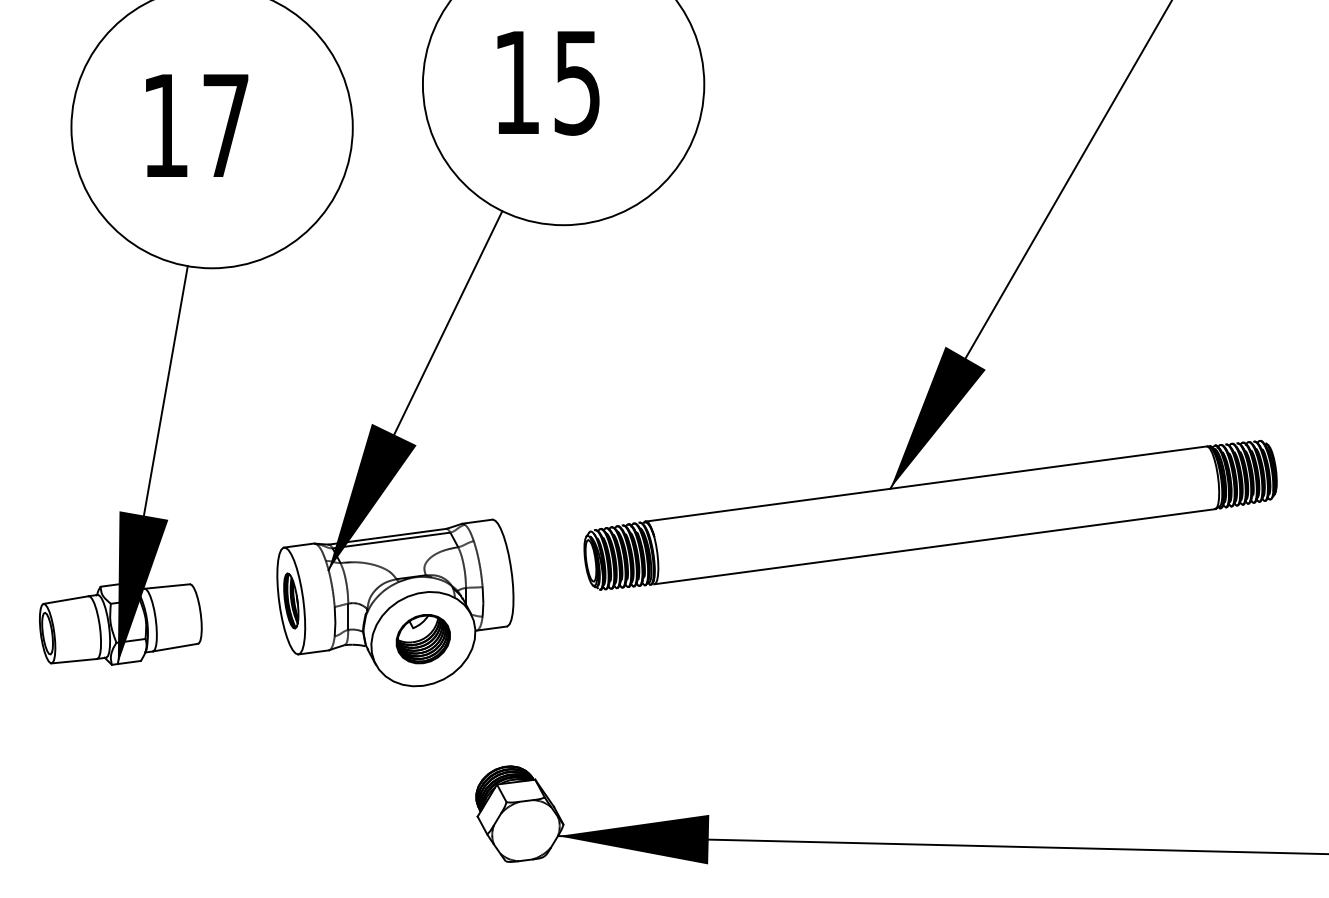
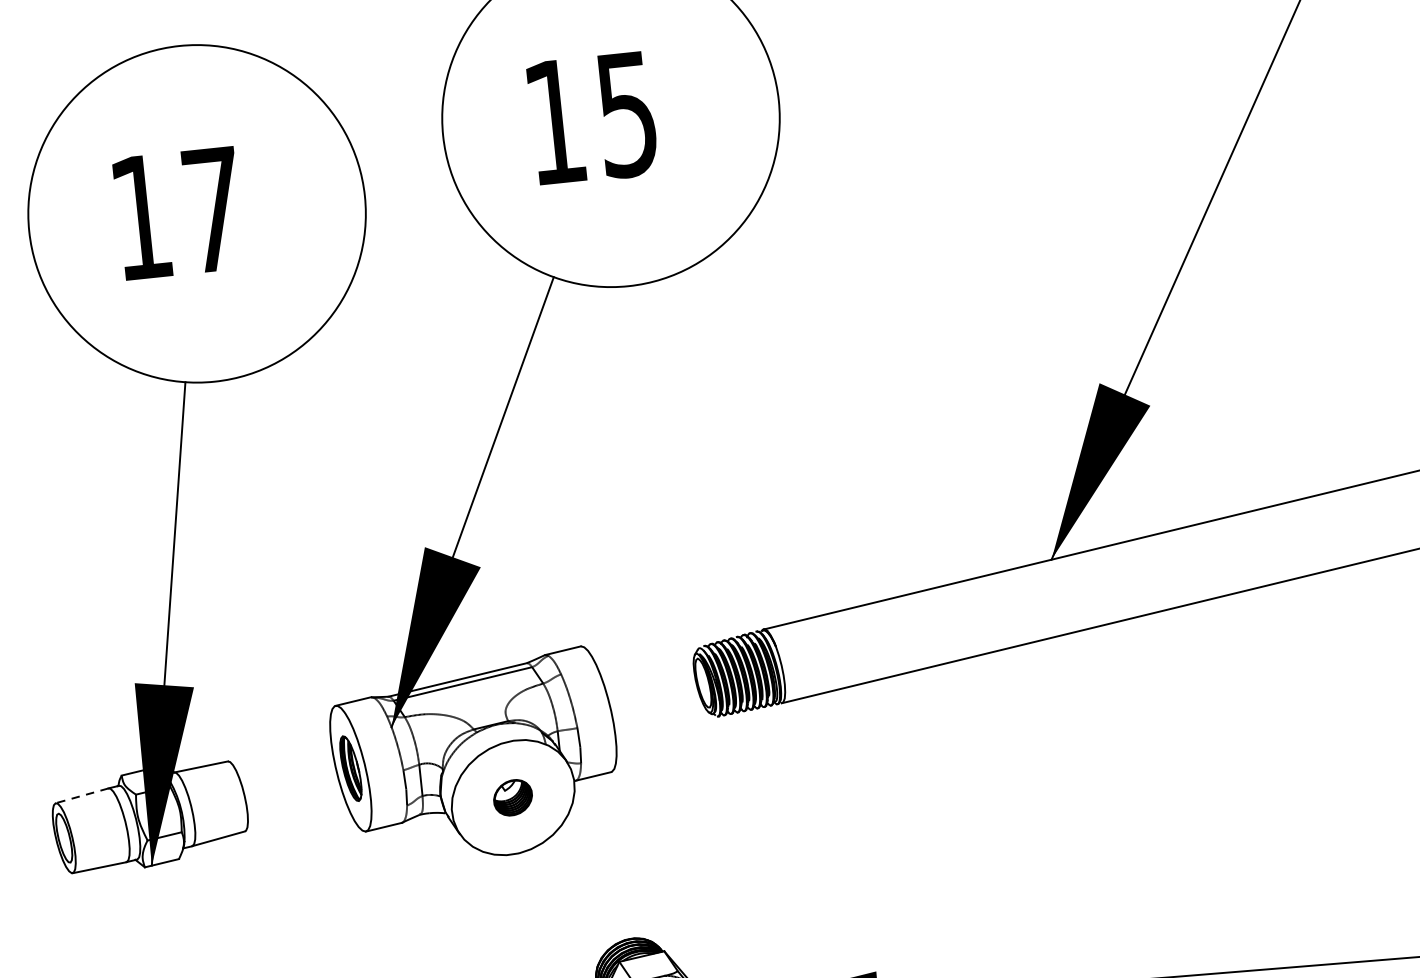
line: (66, 600) -> (82, 796), solid -> dashed
part: (422, 639) -> (512, 798), size x0.6

